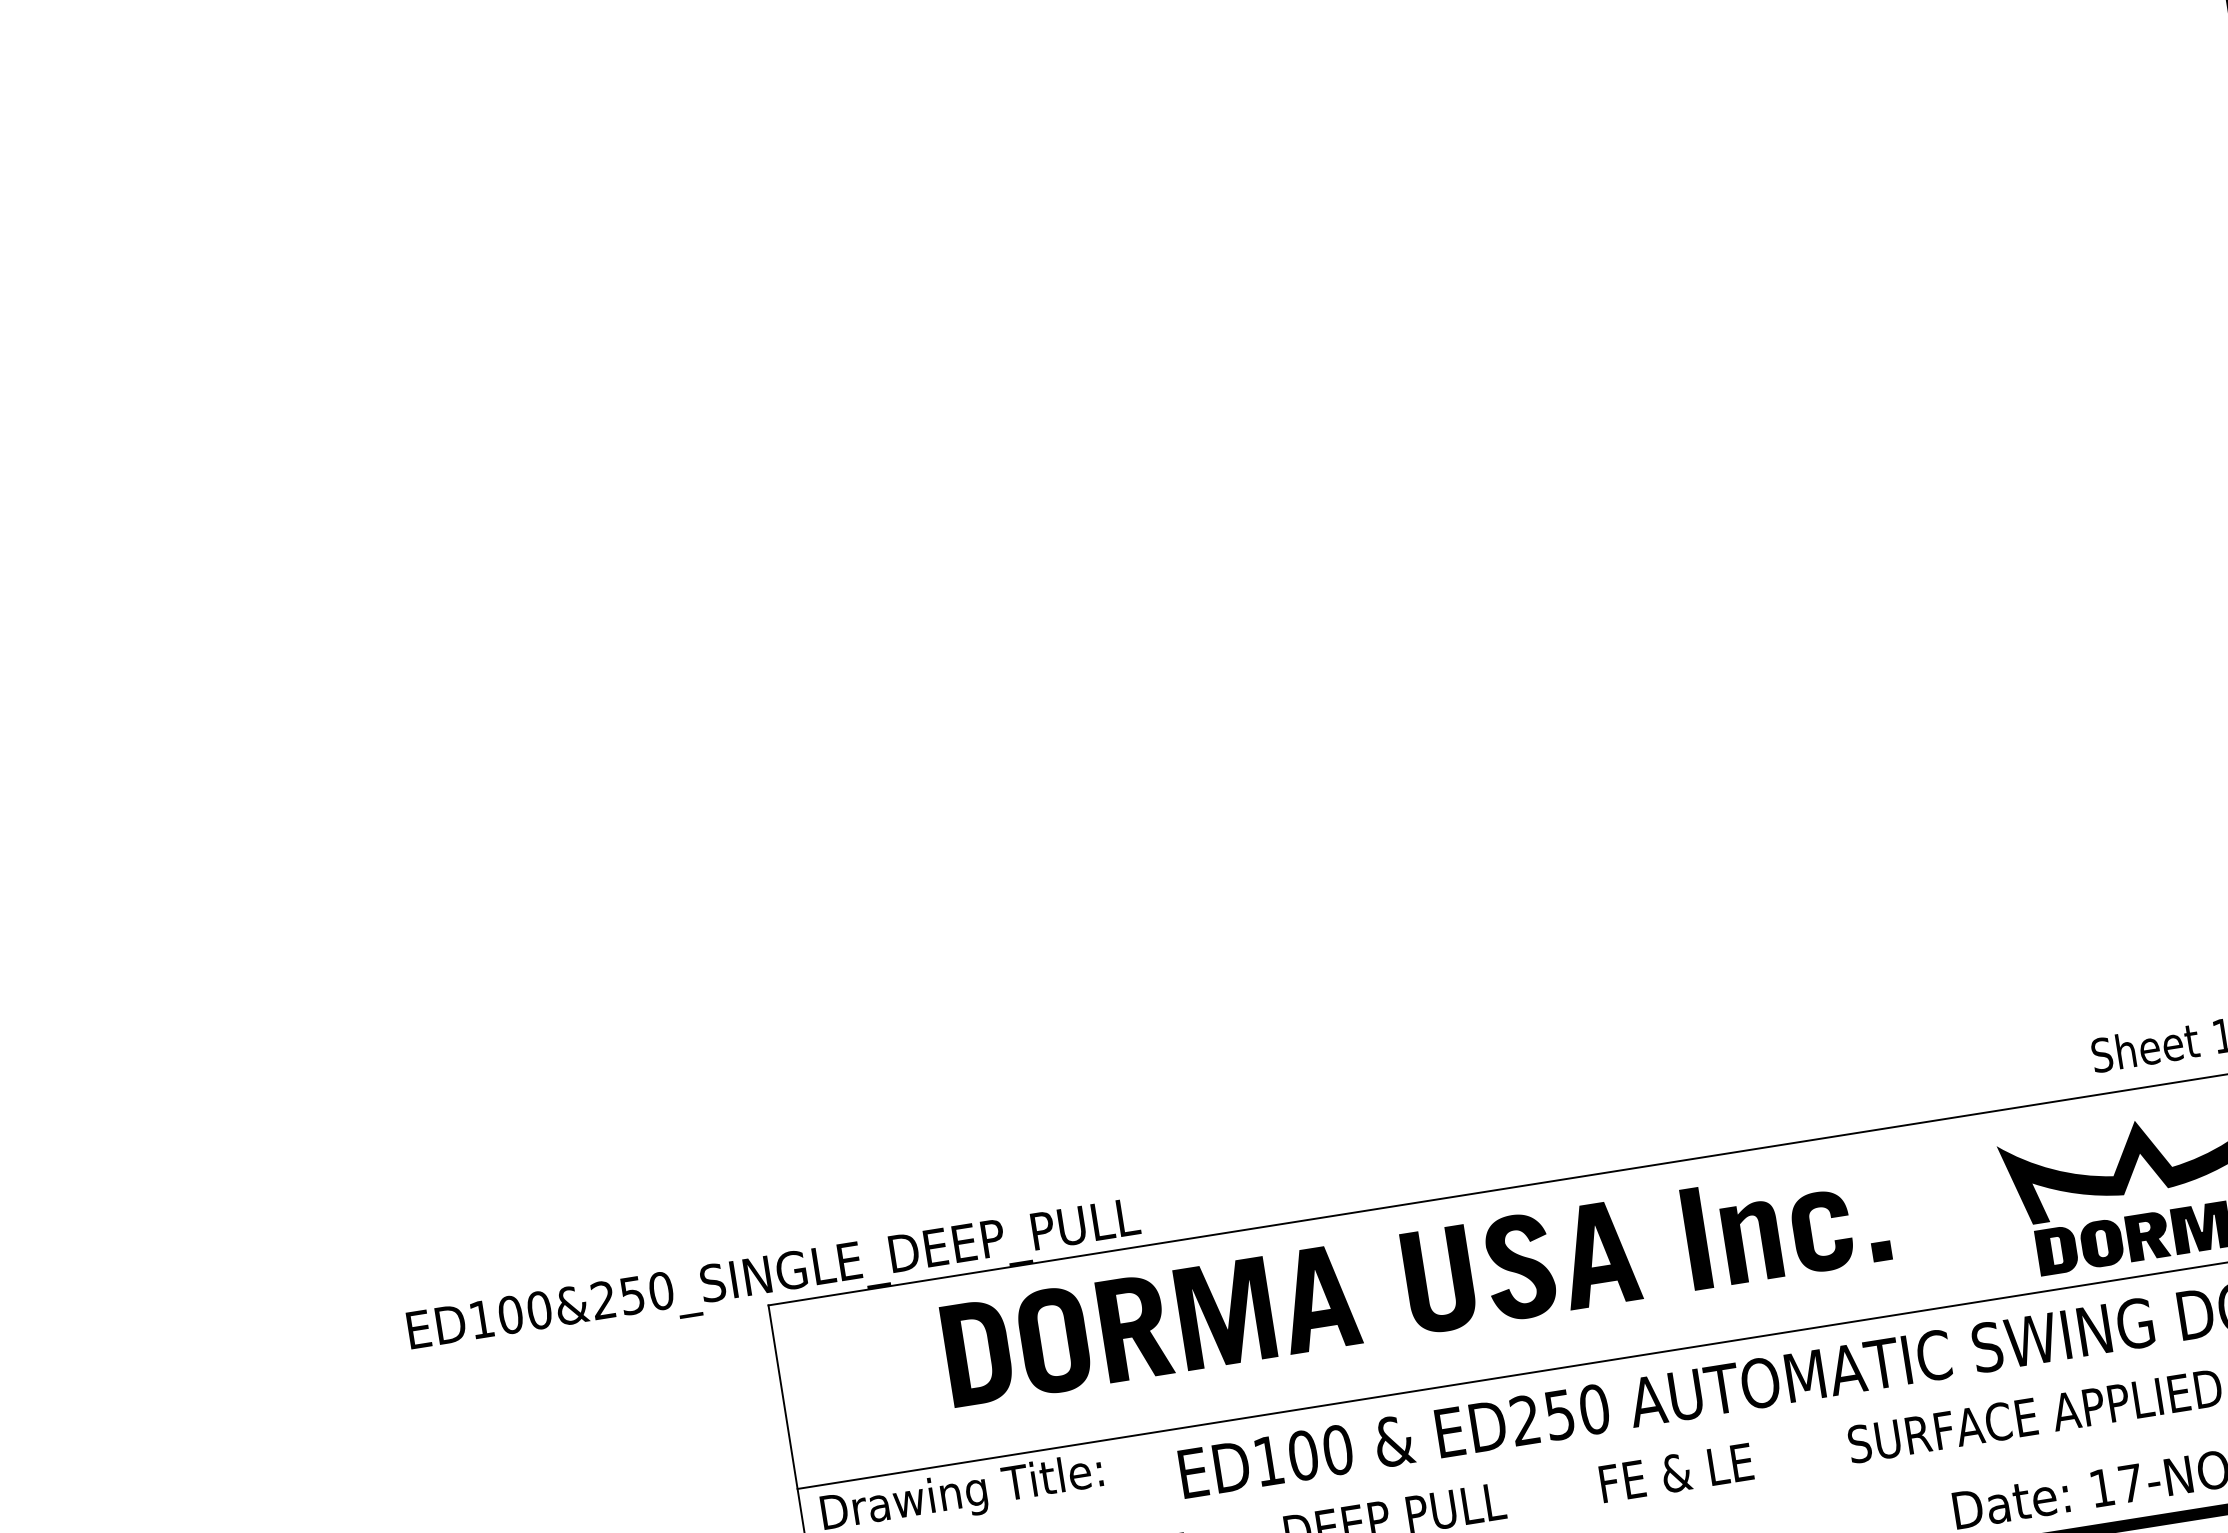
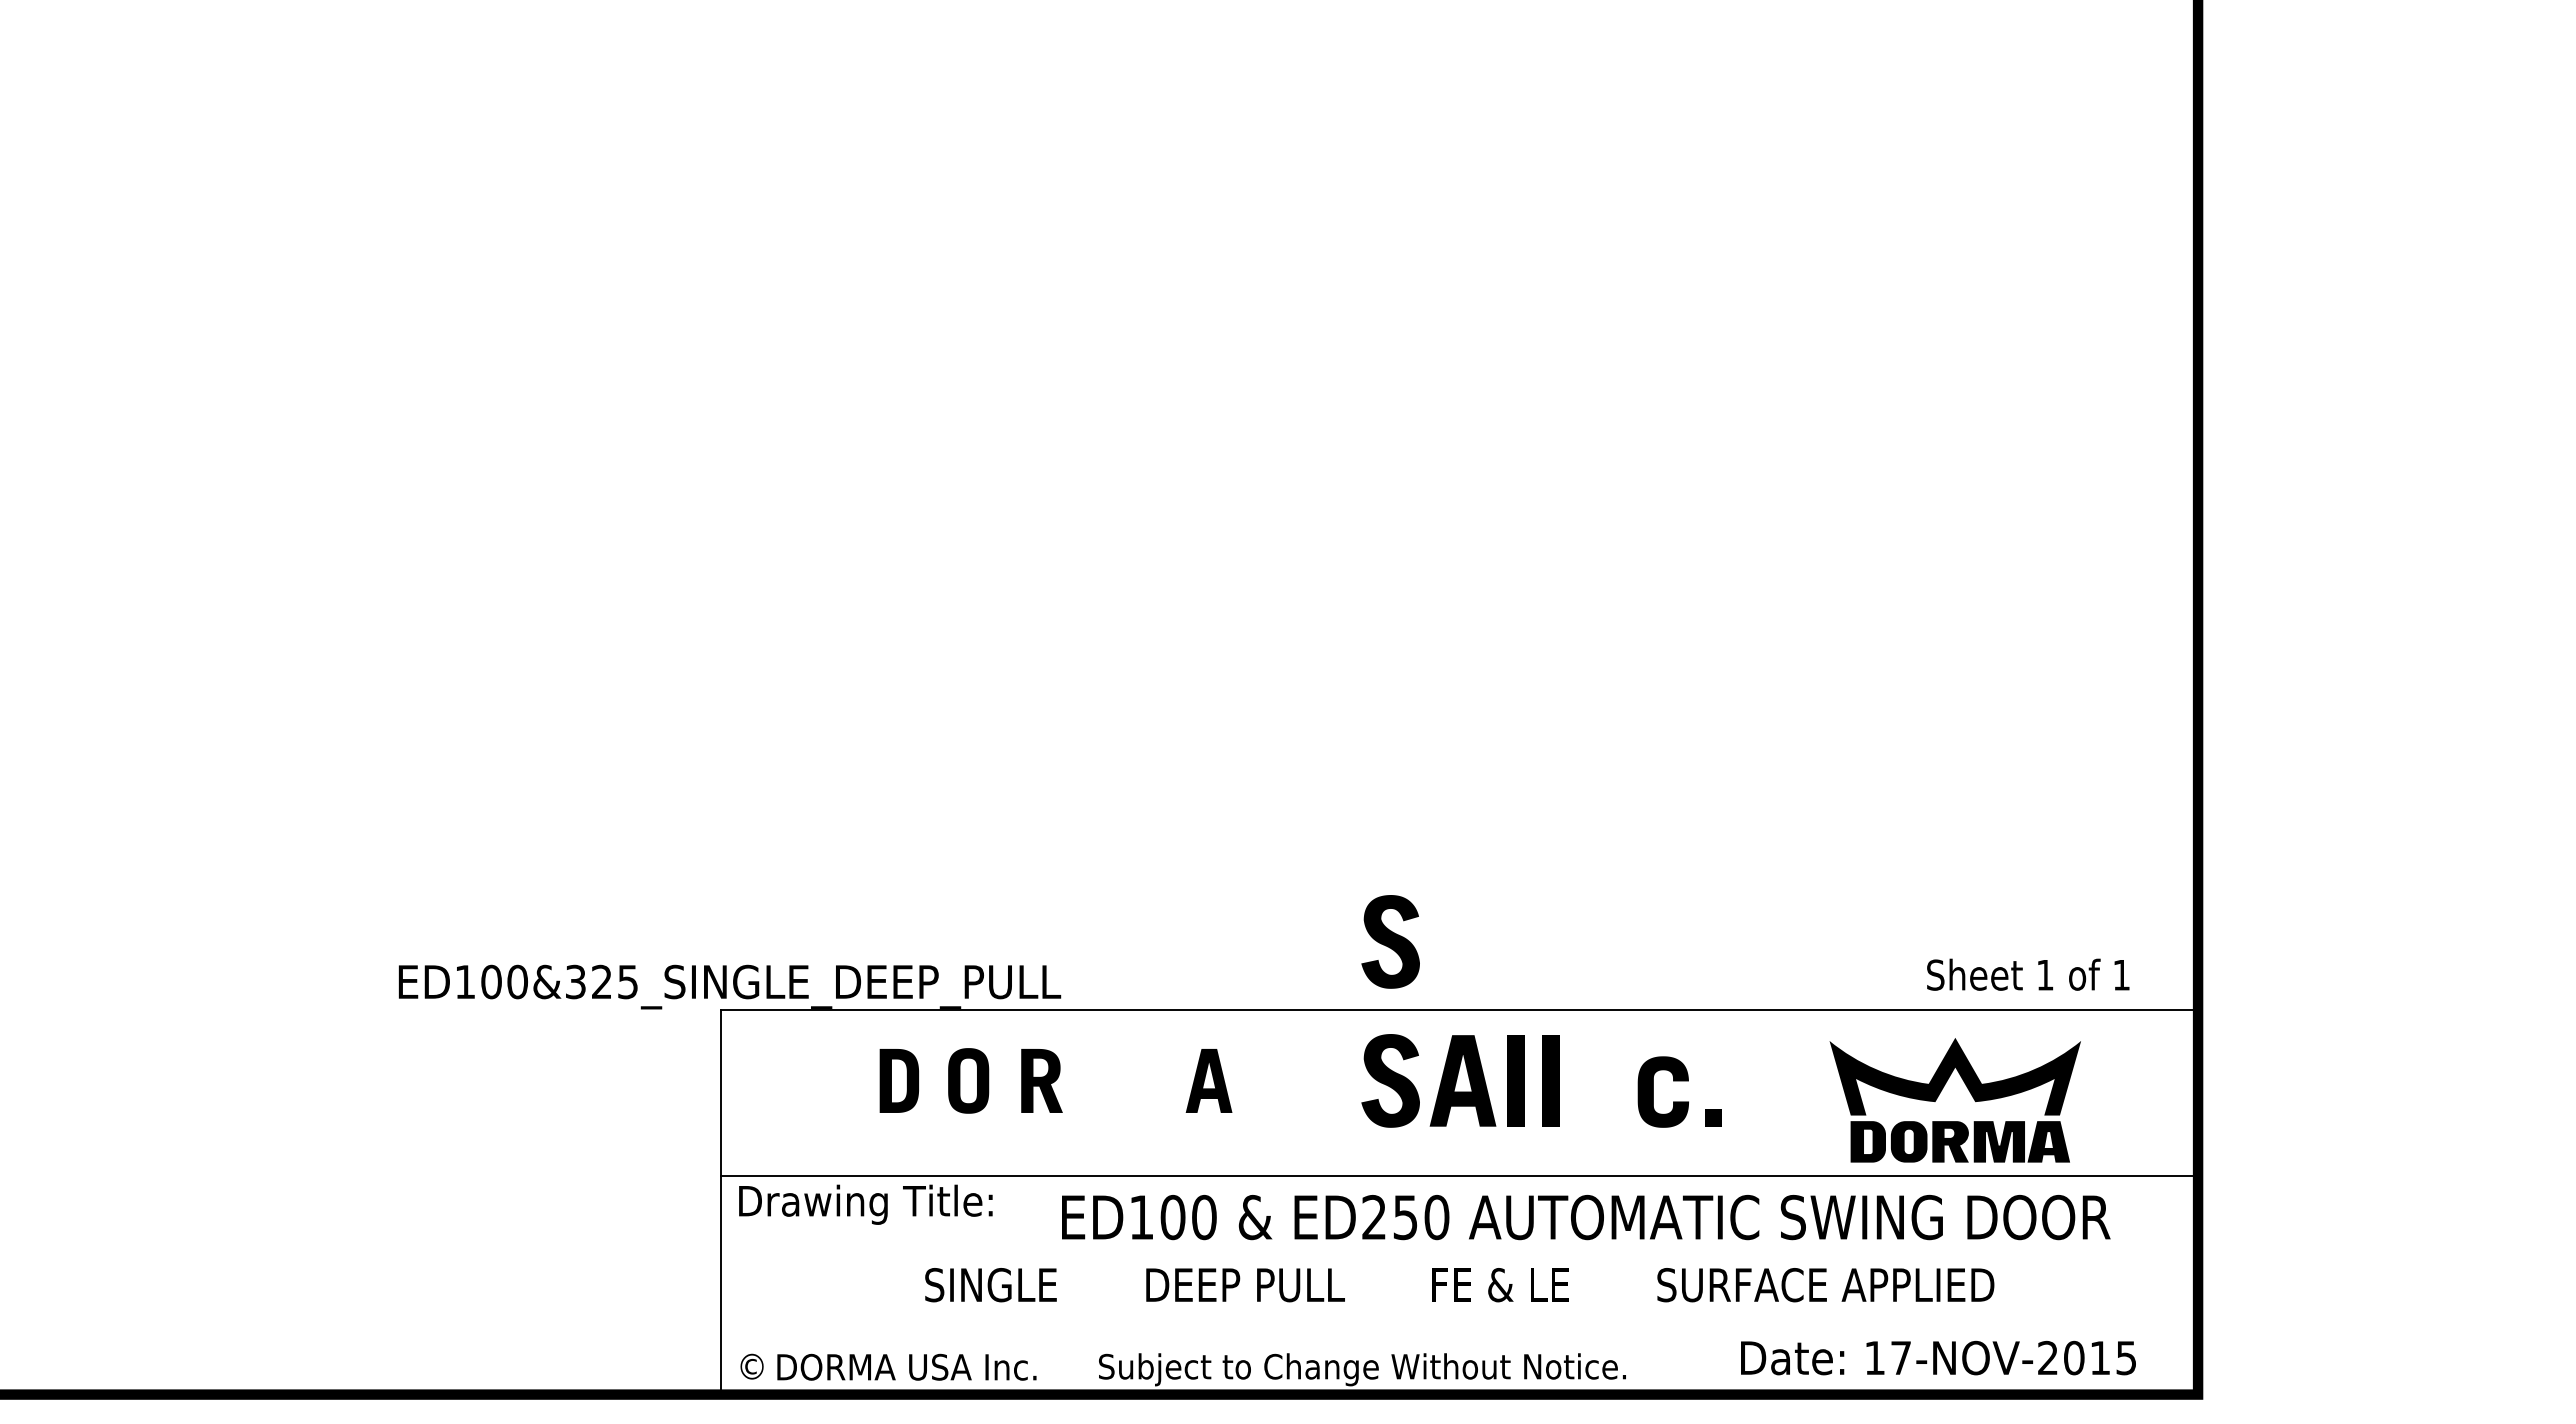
part: (1495, 1113) -> (1390, 941), added
fill: (1751, 1242) -> (1599, 1091), removed
part: (1657, 1244) -> (1515, 1080), added
fill: (1438, 1280) -> (1317, 1081), removed
text: (631, 1295) -> (601, 981), ED100&250_SINGLE_DEEP_PULL -> ED100&325_SINGLE_DEEP_PULL
part: (1318, 1298) -> (1208, 1080), size x0.7
fill: (1224, 1313) -> (1123, 1080), removed
part: (1134, 1327) -> (1041, 1080), size x0.7
part: (1053, 1340) -> (968, 1080), size x0.7
part: (977, 1352) -> (899, 1080), size x0.7

